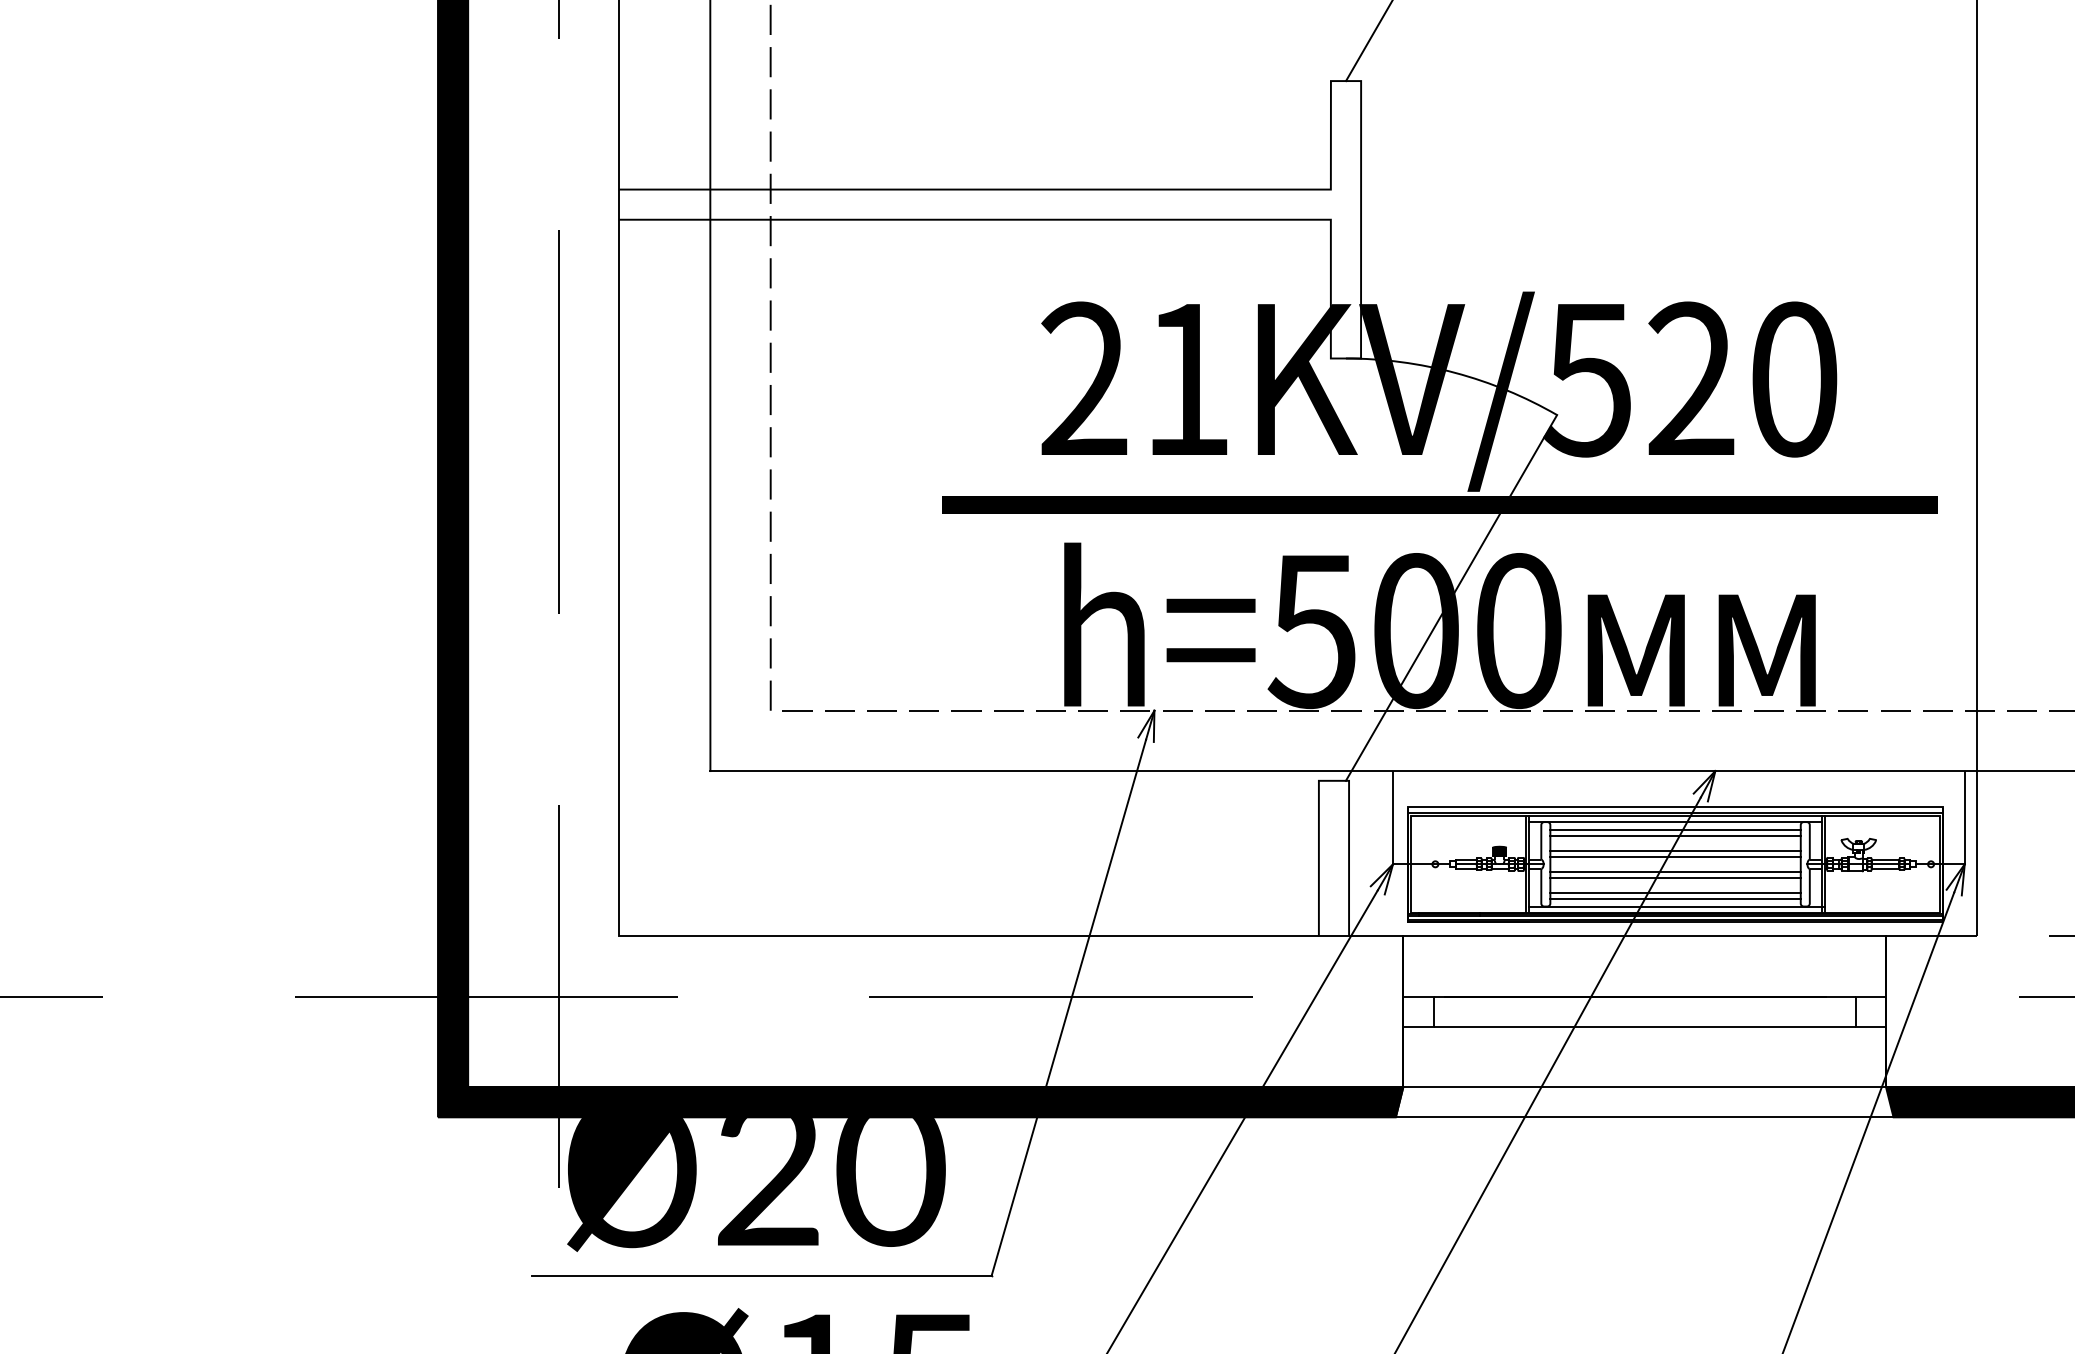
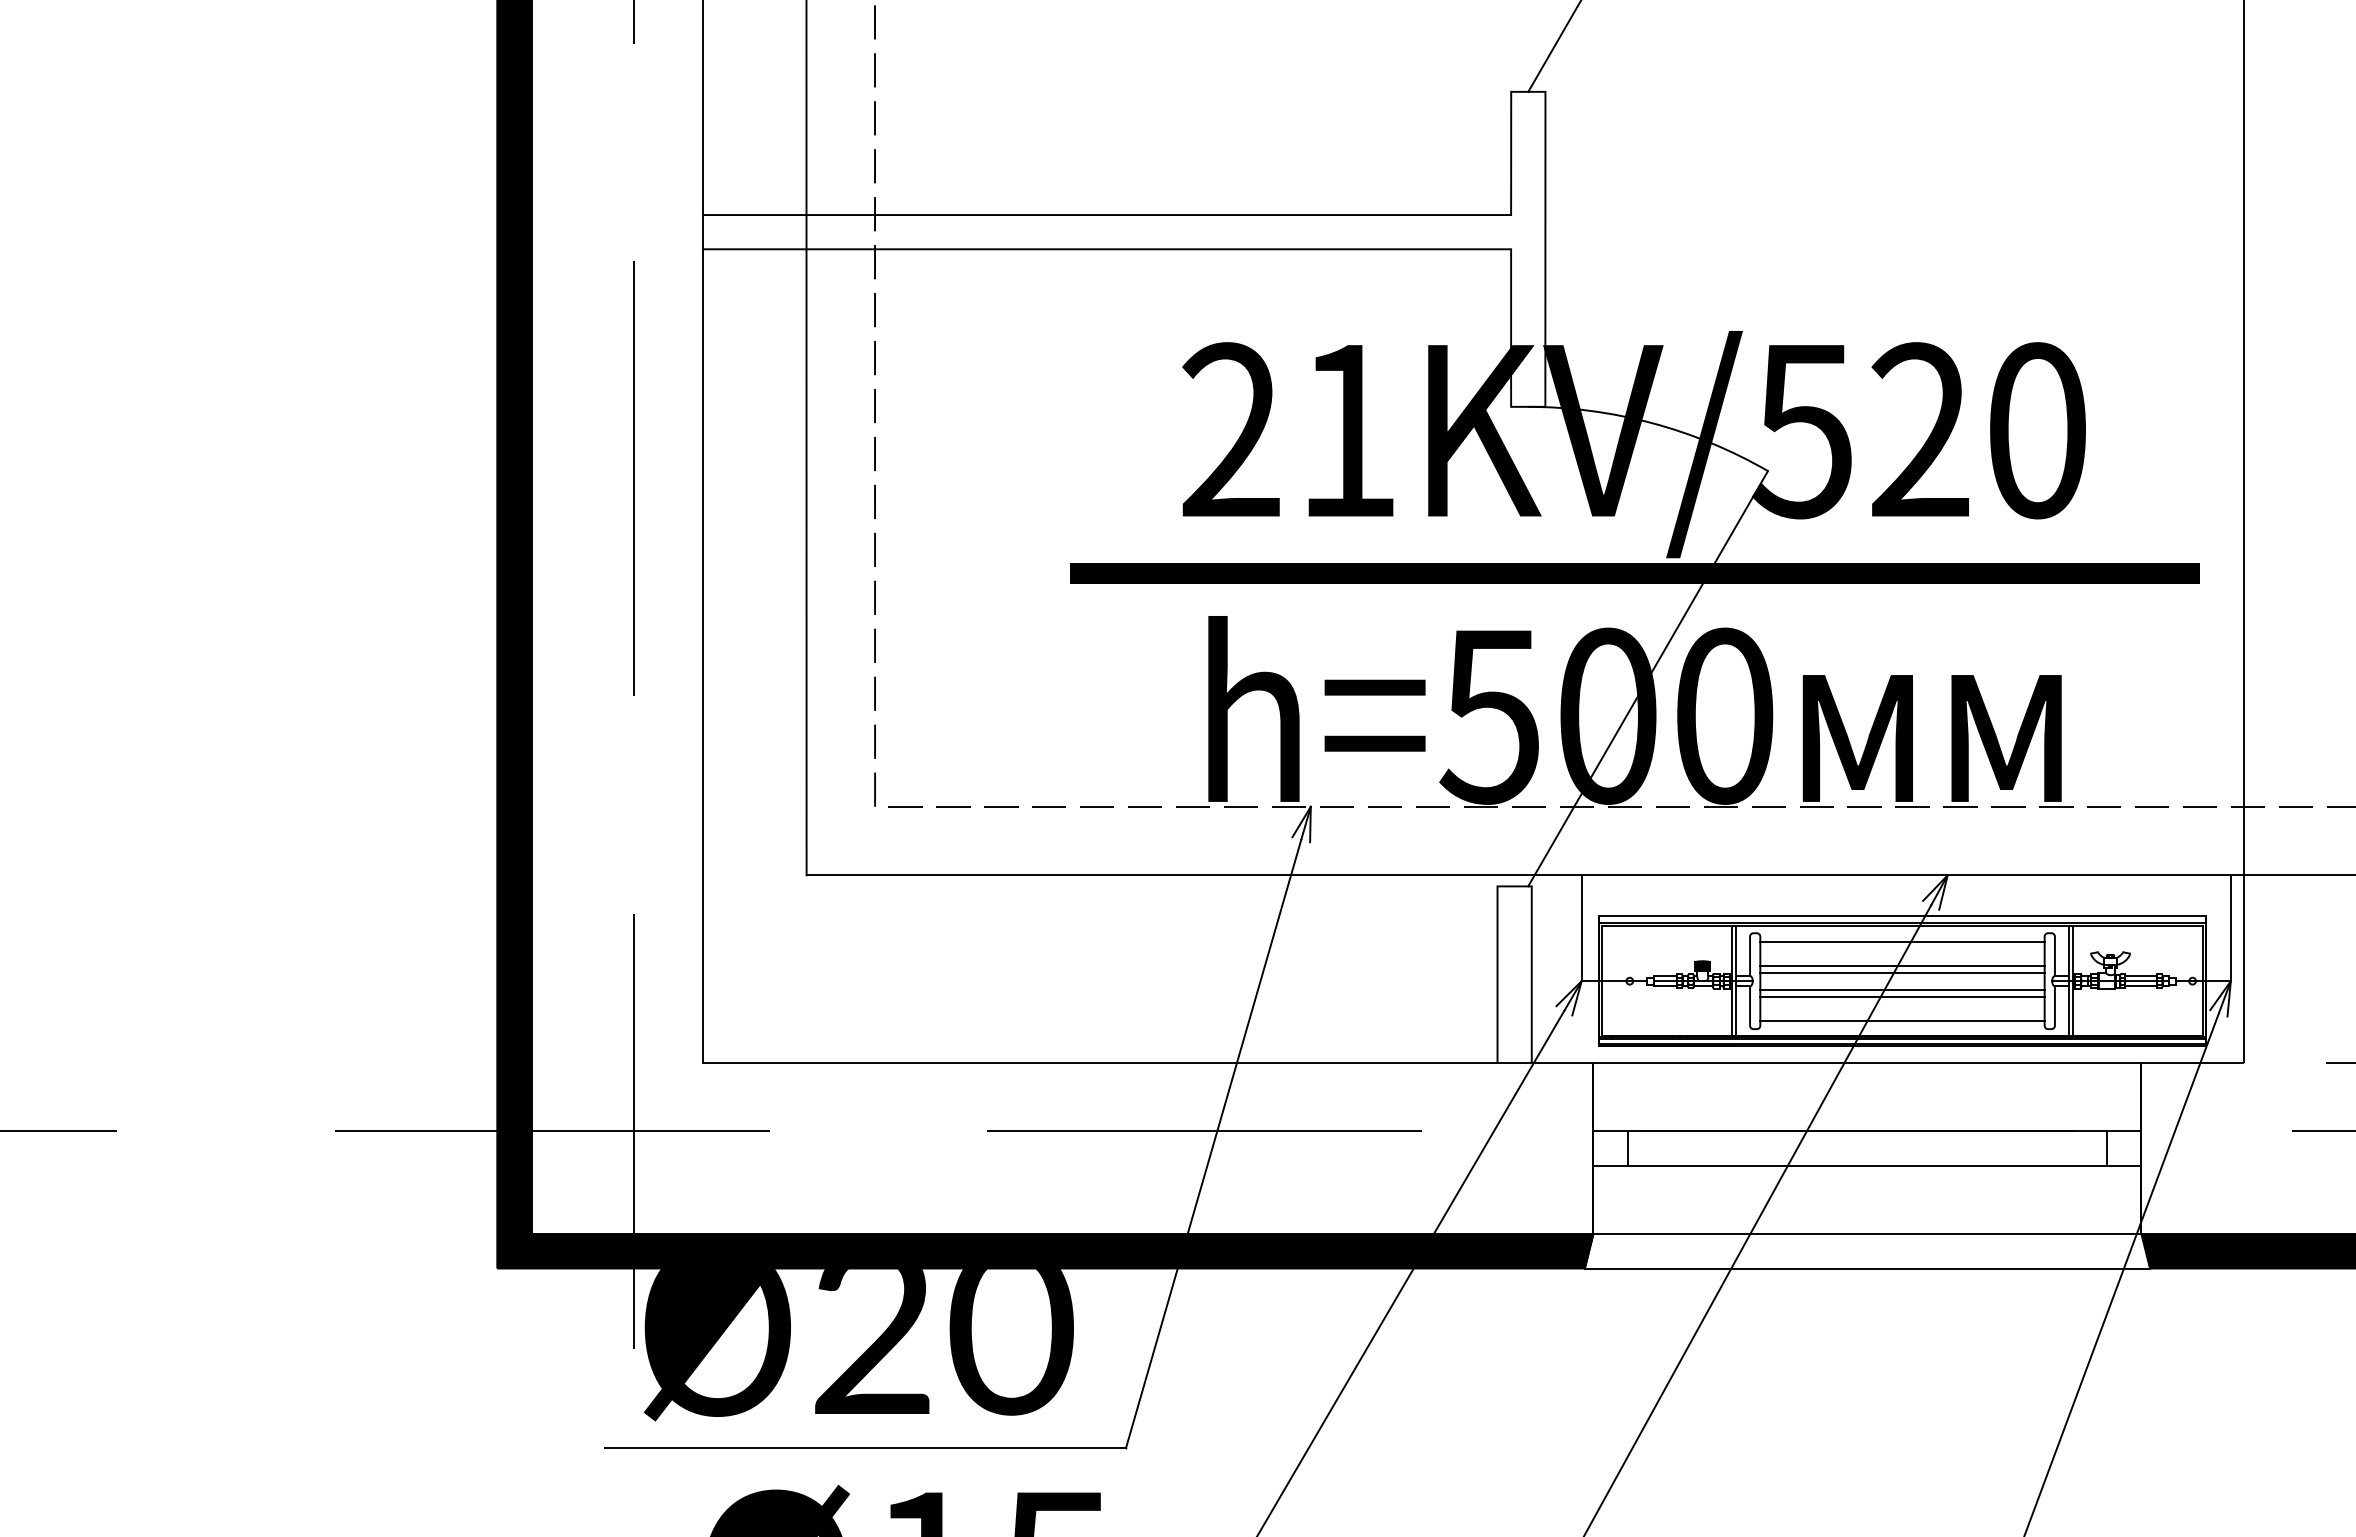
line: (1675, 822) -> (1902, 933), removed
line: (1675, 835) -> (1902, 948), removed
line: (1675, 892) -> (1902, 1013), removed
line: (1676, 906) -> (1903, 1029), removed

